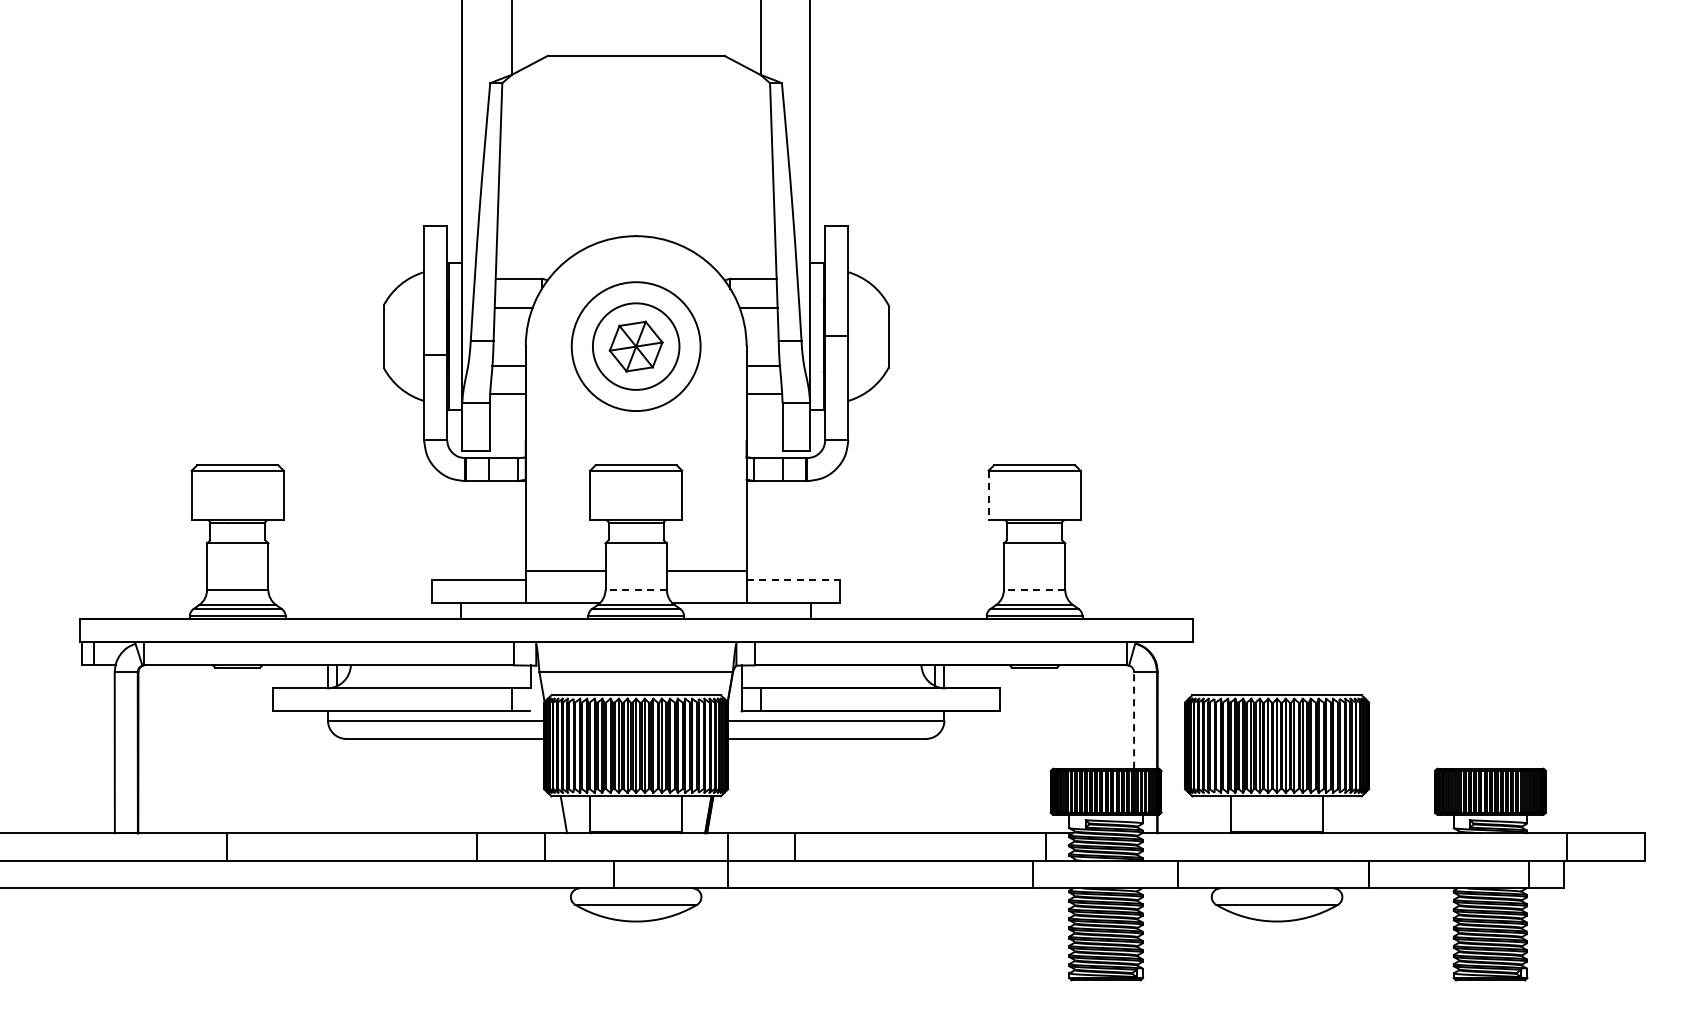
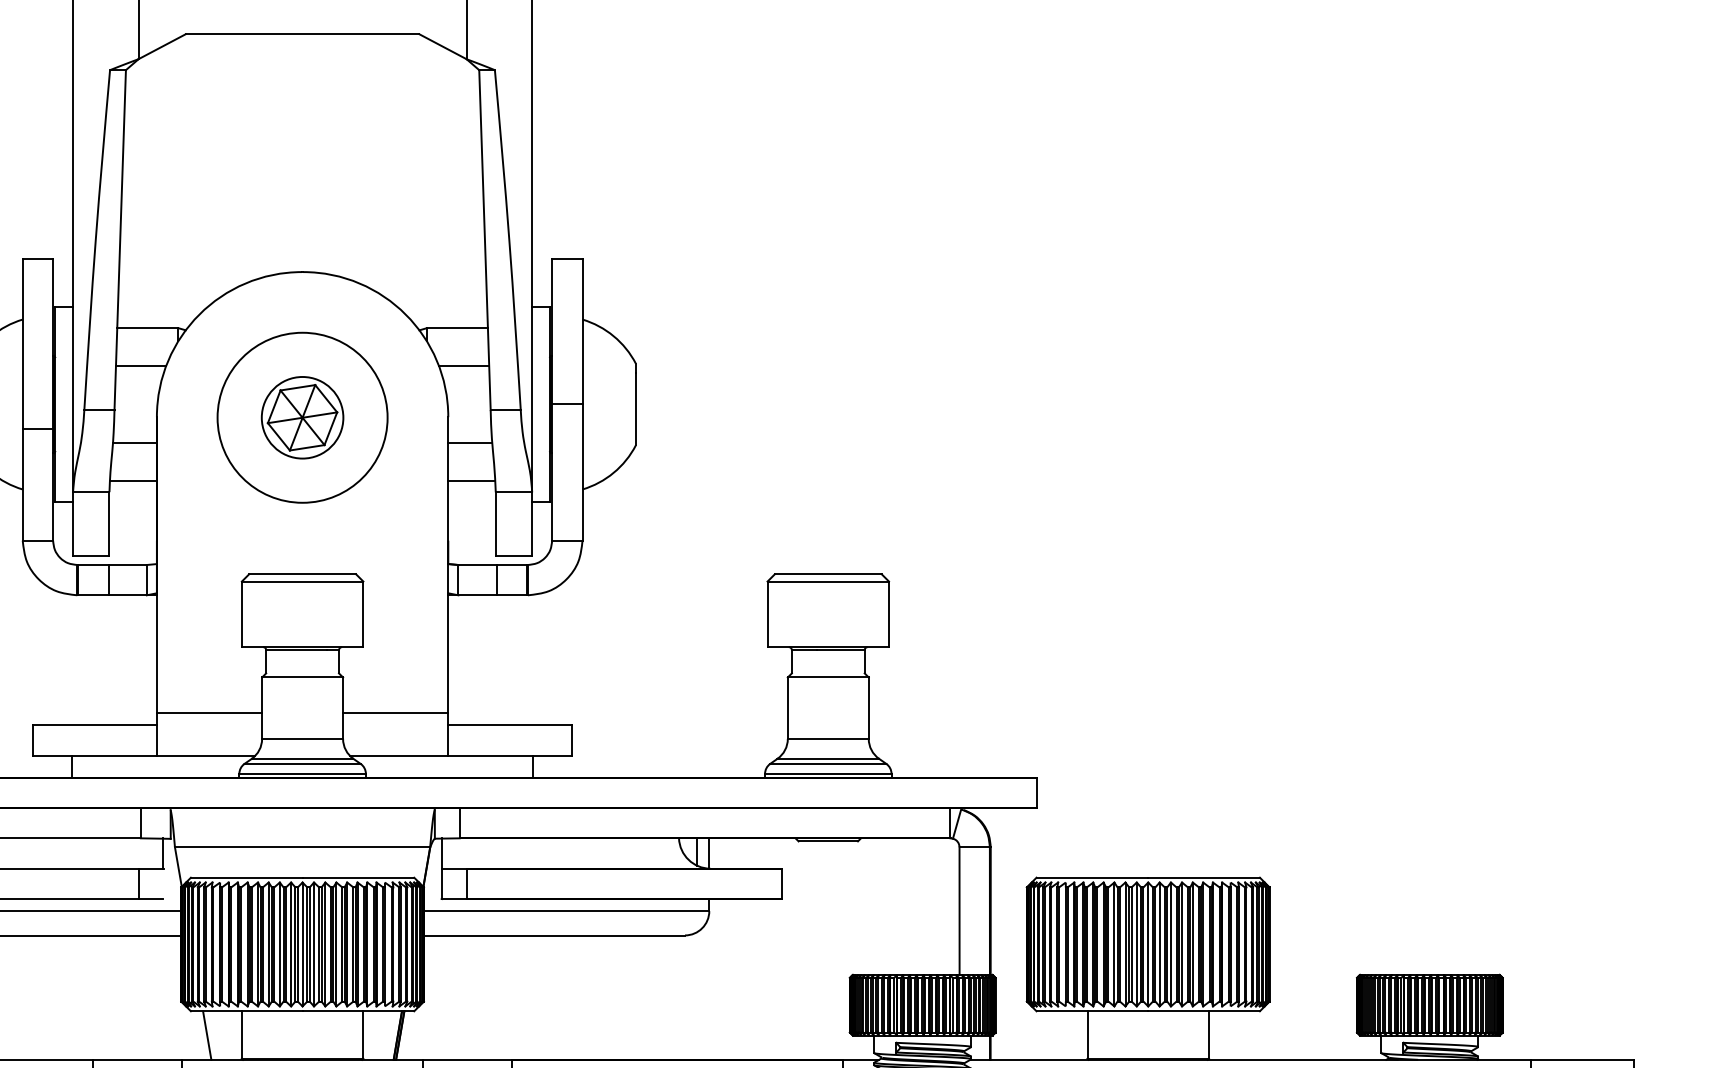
circle: (636, 346) -> (303, 417), size x0.71
line: (988, 495) -> (767, 614), dashed -> solid
line: (793, 579) -> (510, 725), dashed -> solid
line: (636, 590) -> (303, 739), dashed -> solid
line: (1034, 590) -> (828, 739), dashed -> solid
line: (1134, 719) -> (960, 909), dashed -> solid

